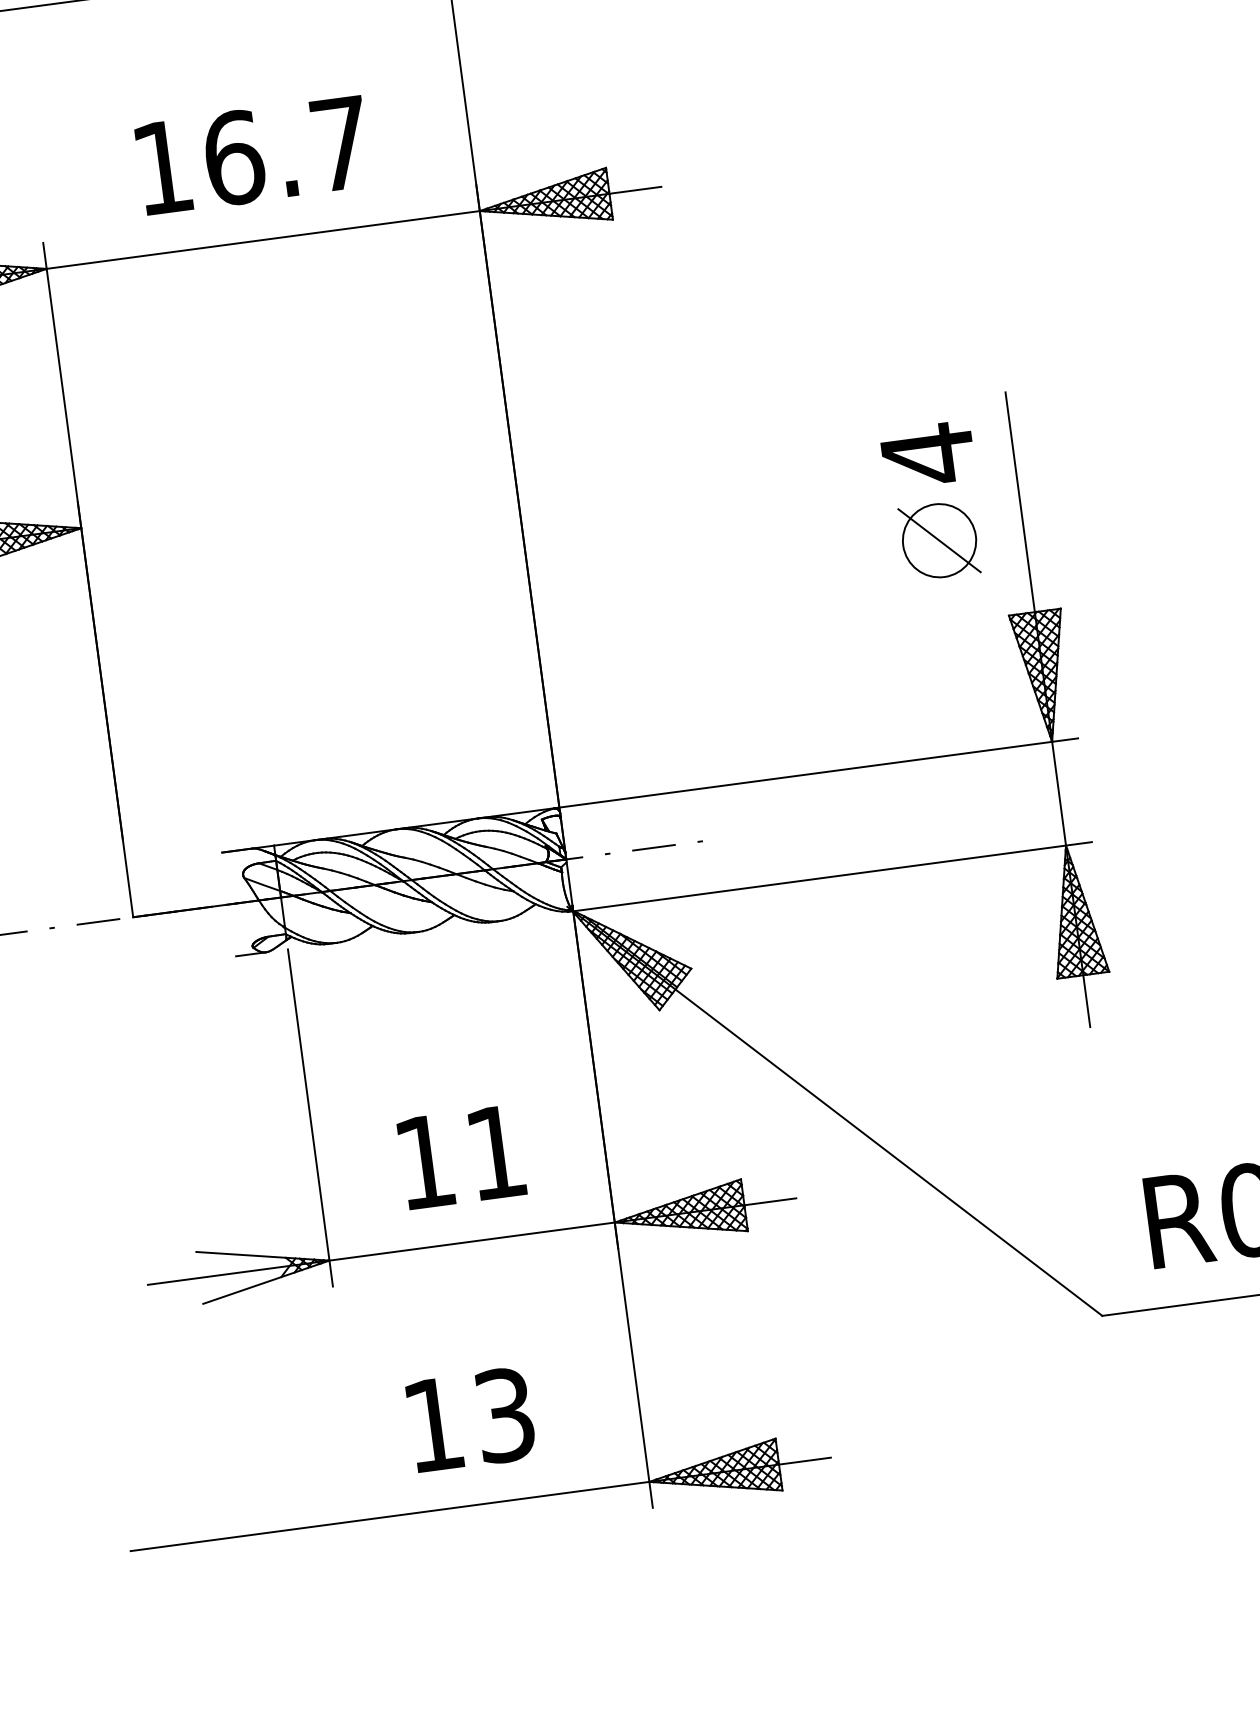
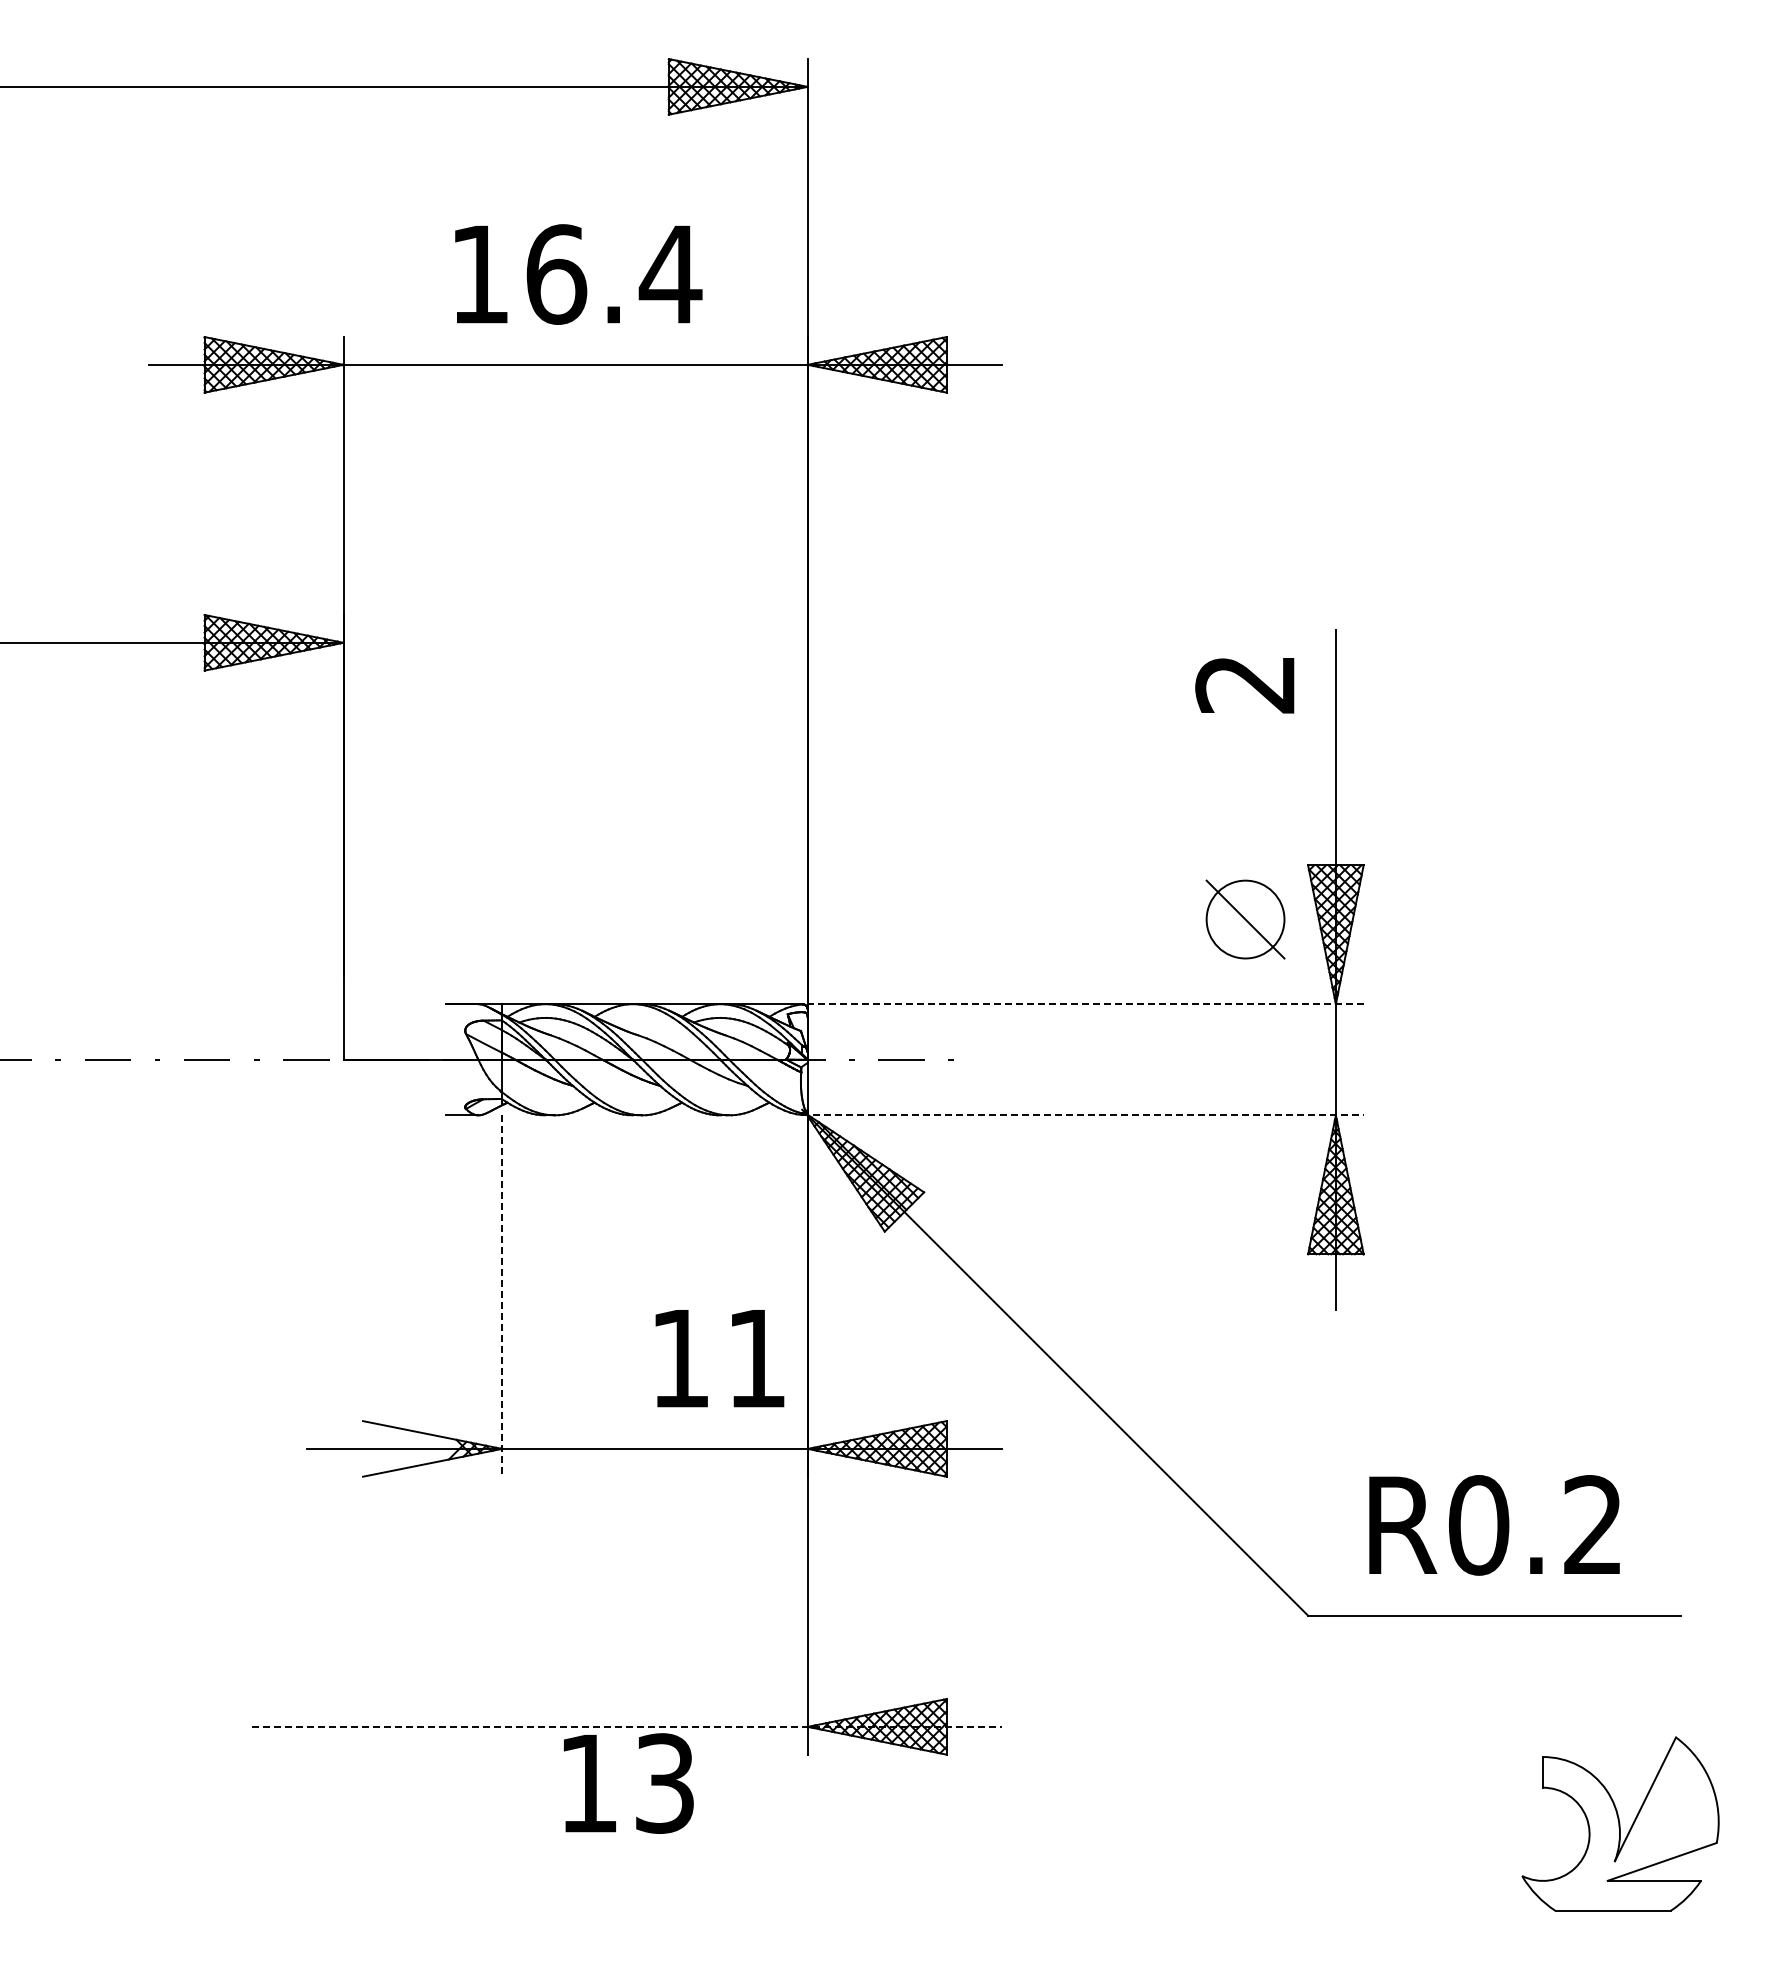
text: (340, 143) -> (670, 274), 16.7 -> 16.4
text: (927, 454) -> (1244, 684), 4 -> 2
part: (939, 540) -> (1245, 919), moved
line: (815, 773) -> (1082, 1004), solid -> dashed
line: (829, 877) -> (1082, 1115), solid -> dashed
line: (310, 1118) -> (502, 1296), solid -> dashed
text: (461, 1157) -> (719, 1358), moved
text: (470, 1419) -> (628, 1783), moved
line: (481, 1503) -> (627, 1726), solid -> dashed

